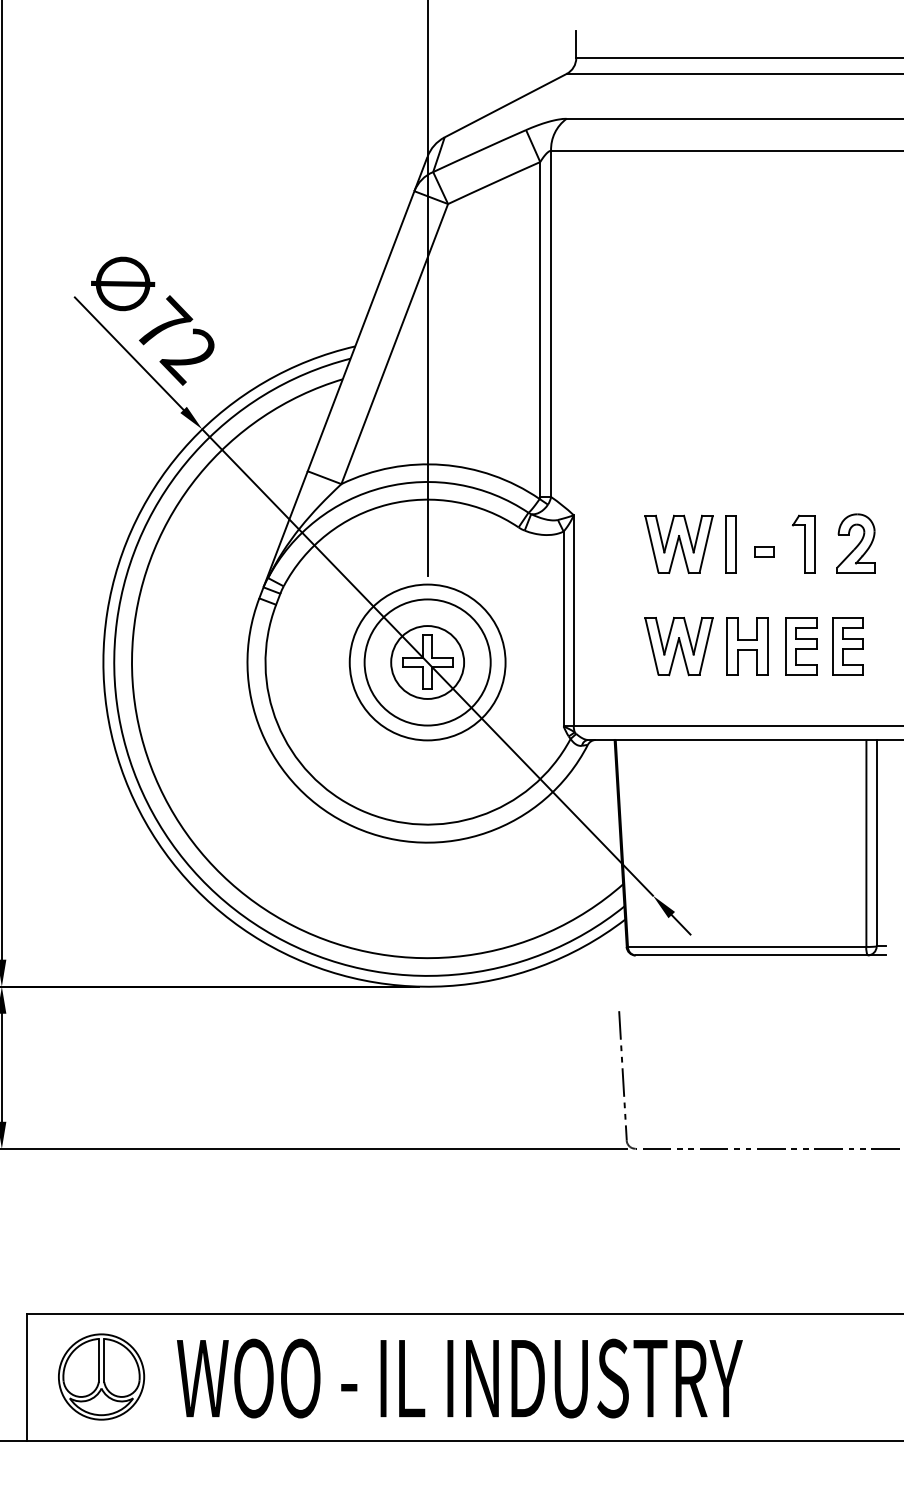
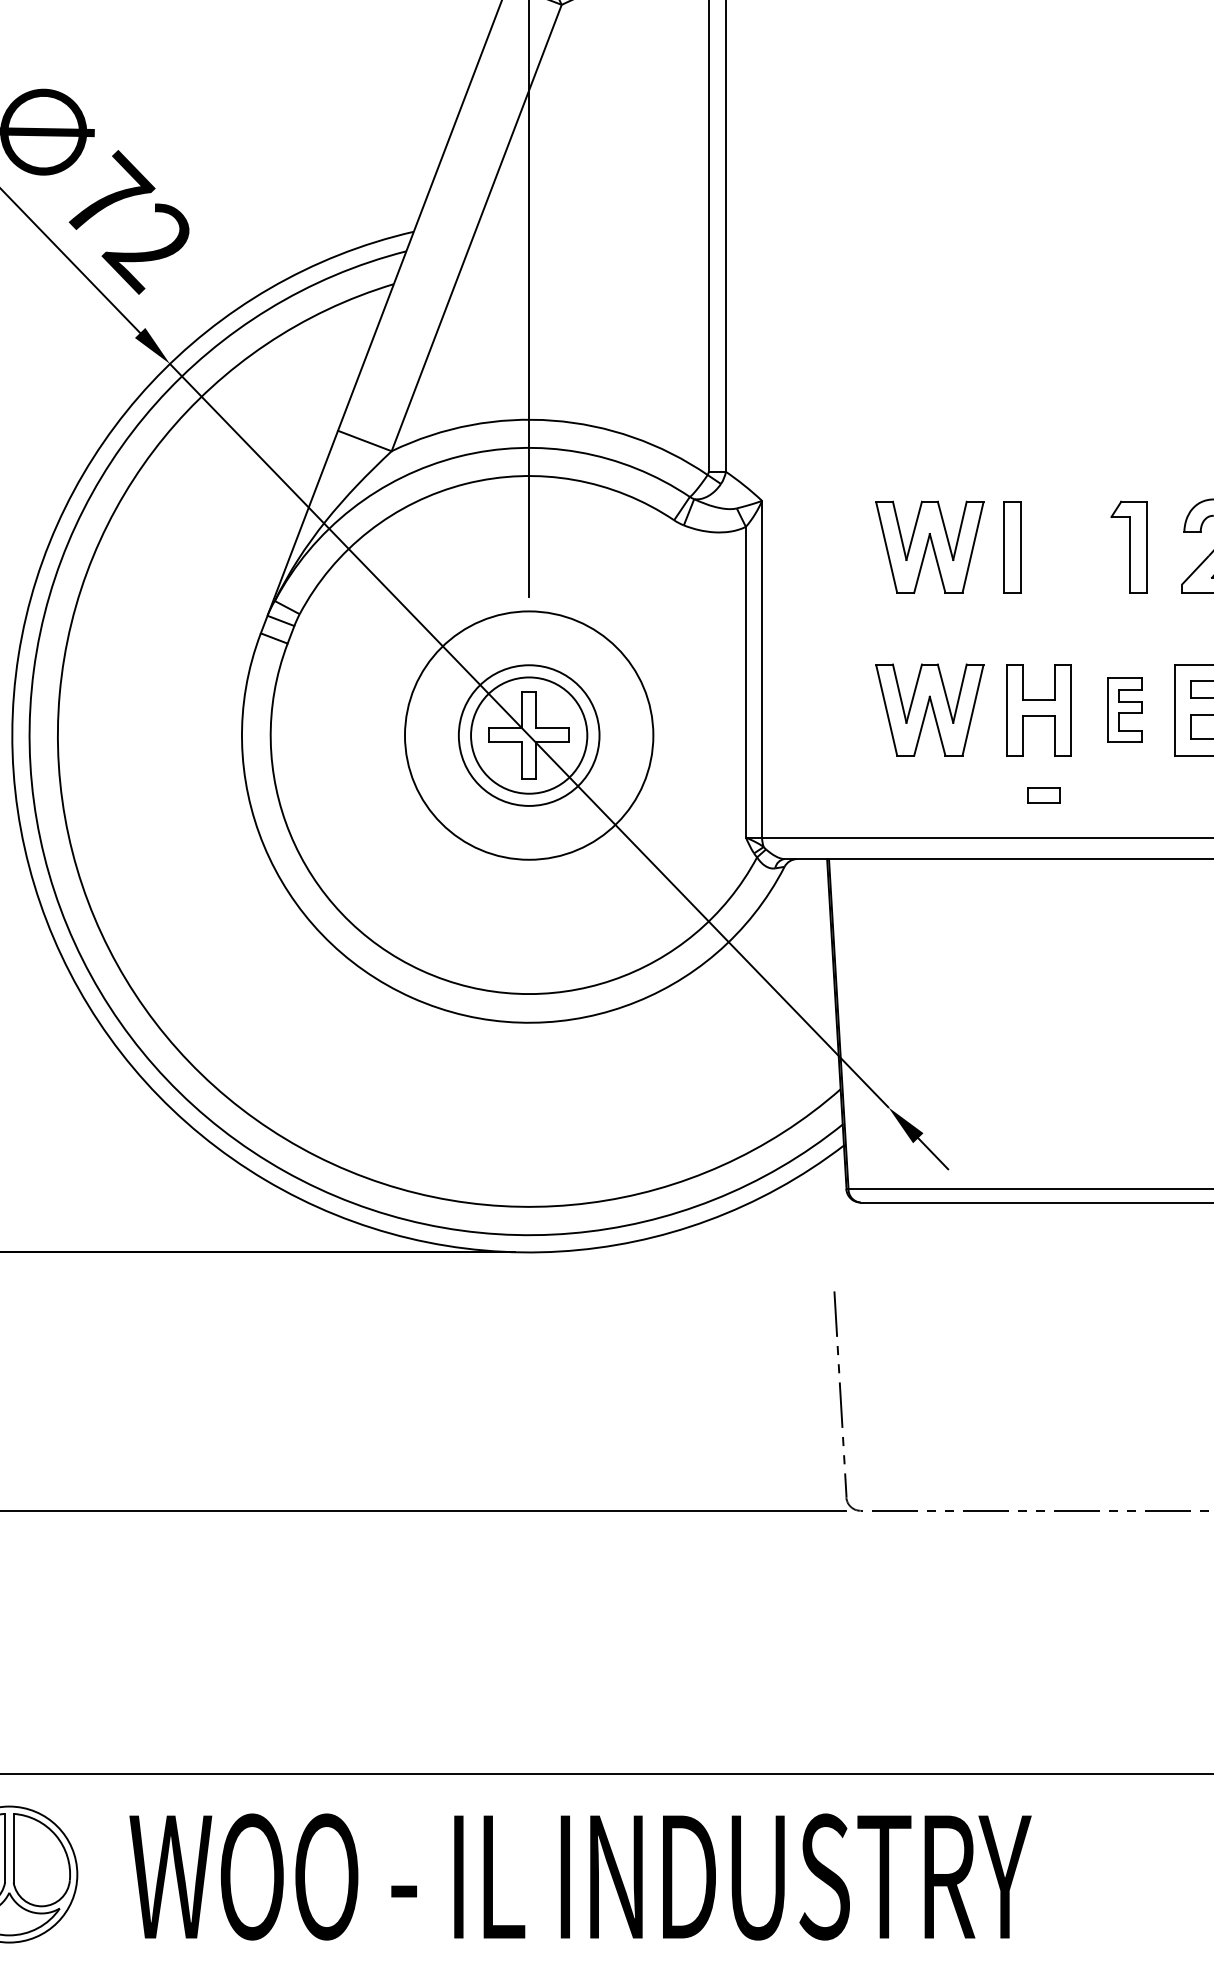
part: (764, 551) -> (1043, 794), moved
part: (801, 646) -> (1125, 710), size x0.7
circle: (427, 662) -> (528, 735), size x0.7

